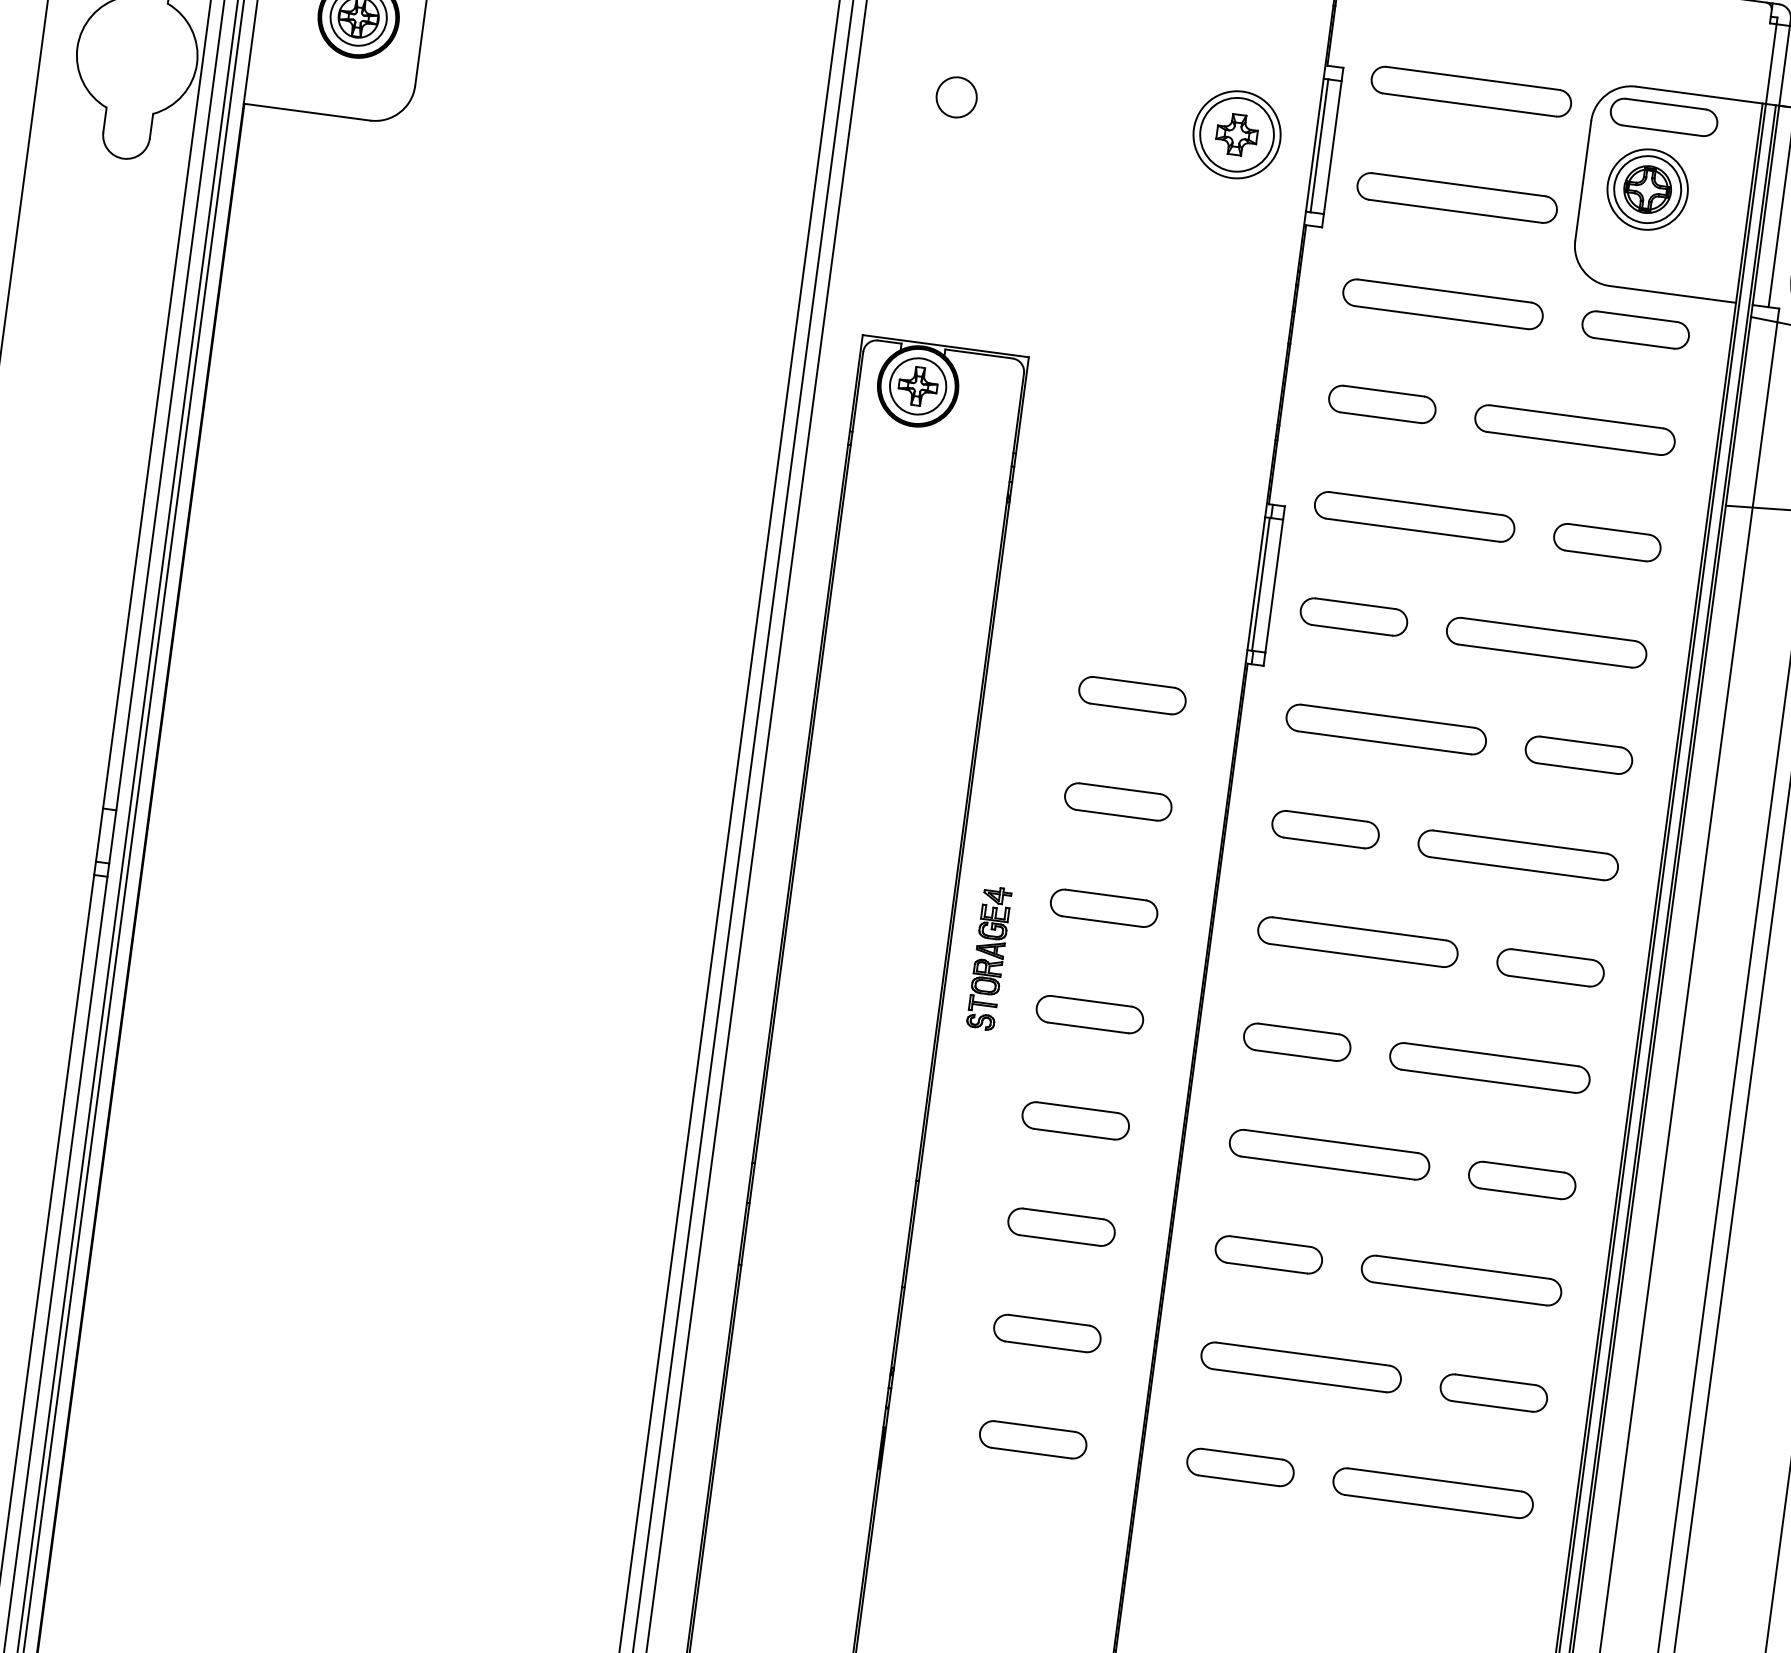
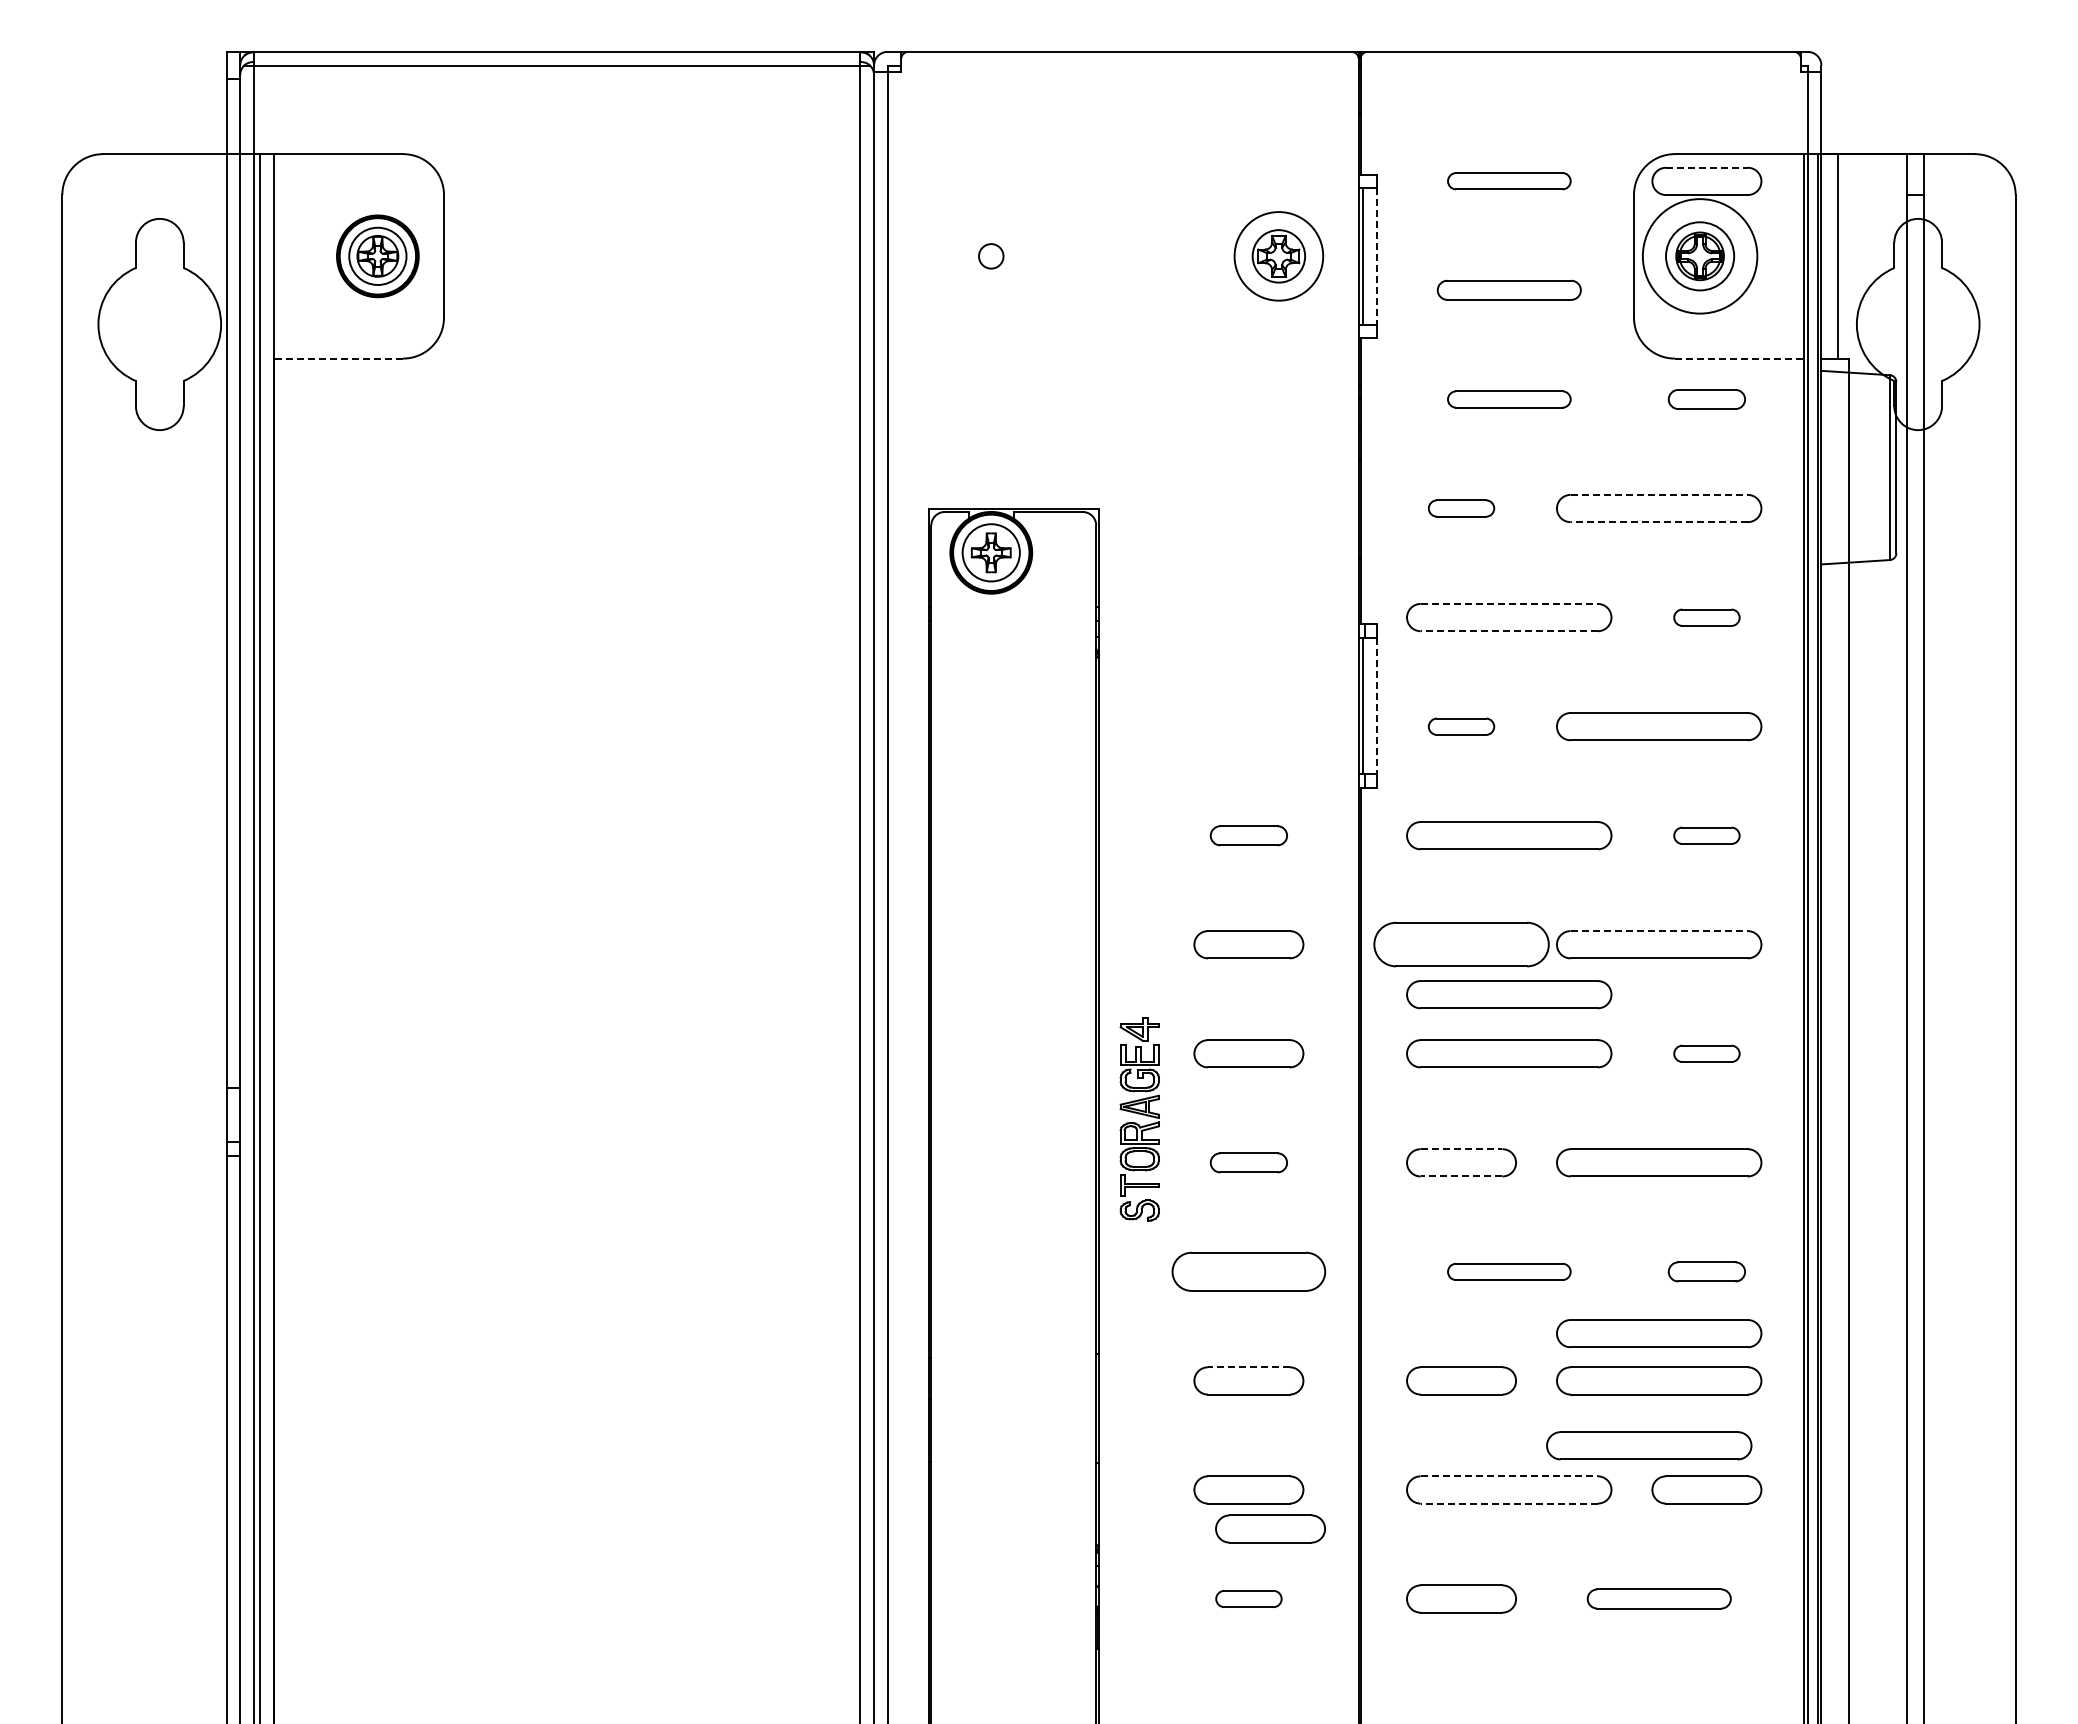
part: (1471, 90) -> (1509, 180), size x0.6
circle: (956, 96) -> (990, 255), size x0.6
line: (1665, 103) -> (1706, 167), solid -> dashed
line: (307, 112) -> (338, 358), solid -> dashed
circle: (1236, 133) -> (1278, 255), size x0.7
line: (1333, 147) -> (1377, 256), solid -> dashed
circle: (1647, 189) -> (1699, 256), size x1.4
part: (1457, 197) -> (1509, 289), size x0.7
line: (1672, 294) -> (1739, 358), solid -> dashed
part: (1443, 304) -> (1509, 399), size x0.6
part: (1635, 329) -> (1706, 399), size x0.7
part: (1382, 404) -> (1461, 508), size x0.6
line: (1577, 416) -> (1659, 494), solid -> dashed
line: (1573, 443) -> (1659, 522), solid -> dashed
line: (1416, 503) -> (1509, 603), solid -> dashed
line: (1413, 530) -> (1509, 631), solid -> dashed
part: (1606, 542) -> (1706, 617), size x0.6
line: (1274, 586) -> (1377, 706), solid -> dashed
part: (1353, 616) -> (1461, 726), size x0.6
part: (1132, 695) -> (1248, 835), size x0.7
part: (1578, 755) -> (1706, 835), size x0.6
part: (1325, 829) -> (1461, 944), size x1.6
line: (1520, 842) -> (1659, 931), solid -> dashed
part: (1365, 884) -> (1509, 994), added
part: (988, 958) -> (1139, 1119), size x1.4
part: (1550, 967) -> (1706, 1053), size x0.6
part: (1089, 1014) -> (1248, 1162), size x0.7
line: (1298, 1029) -> (1461, 1149), solid -> dashed
line: (1295, 1055) -> (1461, 1176), solid -> dashed
part: (1075, 1120) -> (1248, 1271), size x1.4
part: (1329, 1154) -> (1509, 1271), size x0.6
part: (1521, 1180) -> (1706, 1271), size x0.7
line: (1062, 1214) -> (1248, 1367), solid -> dashed
part: (1468, 1234) -> (1659, 1333), added
part: (1443, 1342) -> (1649, 1445), added
line: (1303, 1354) -> (1509, 1476), solid -> dashed
part: (1063, 1373) -> (1270, 1528), added
line: (1299, 1380) -> (1509, 1503), solid -> dashed
part: (1032, 1439) -> (1248, 1598), size x0.6
part: (1433, 1492) -> (1659, 1598), size x0.7

